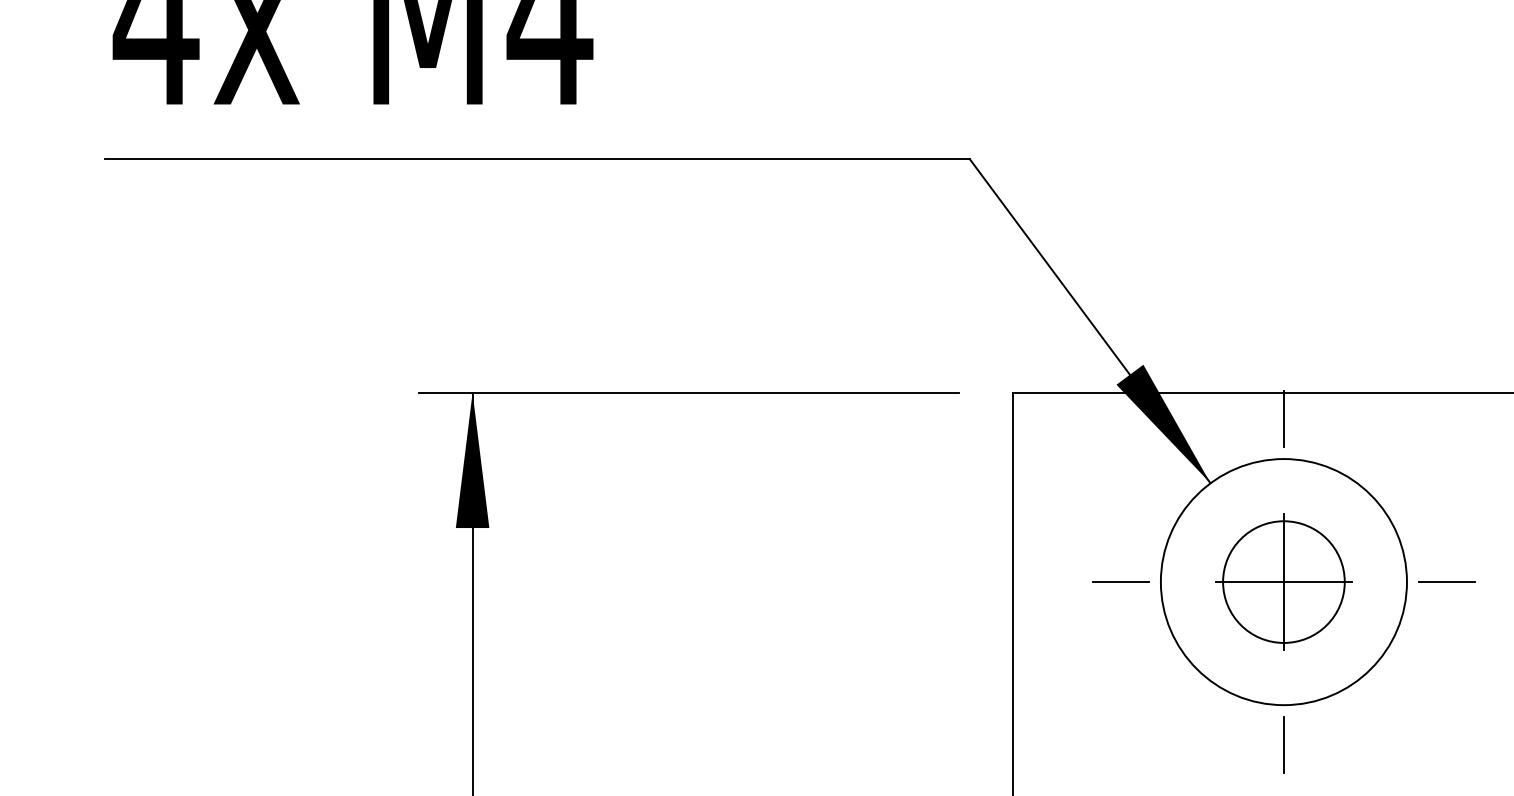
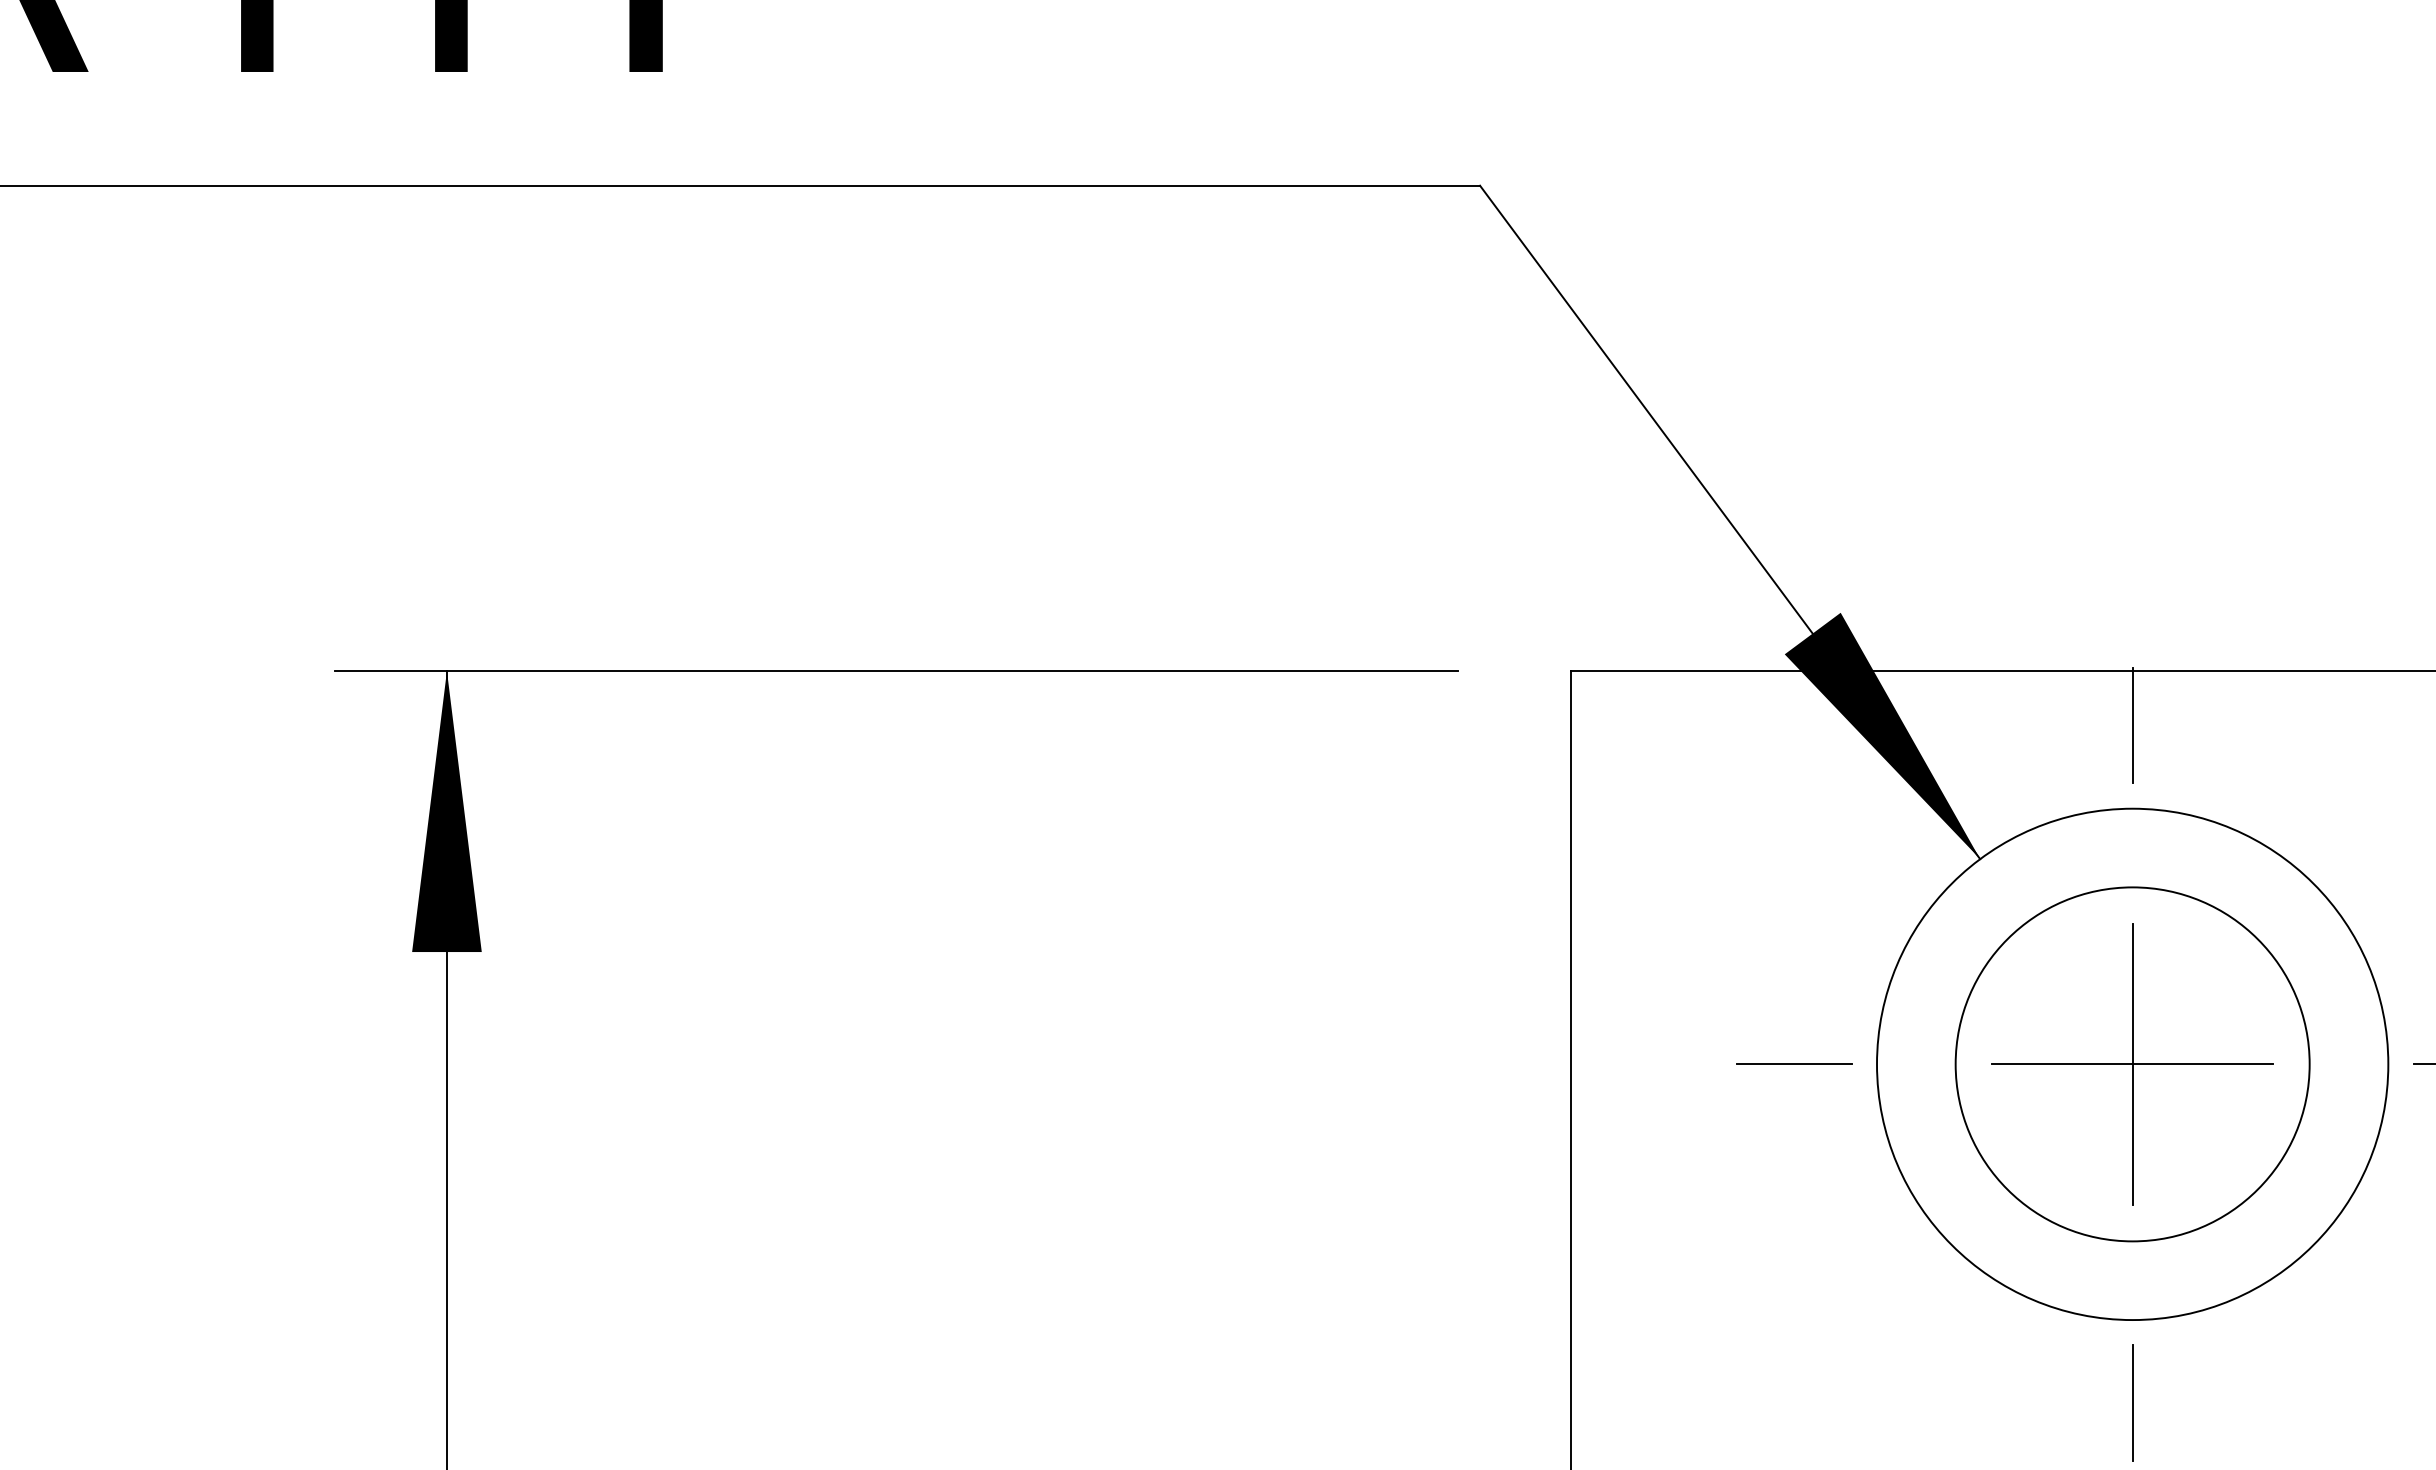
circle: (1283, 581) -> (2131, 1063), size x1.4

